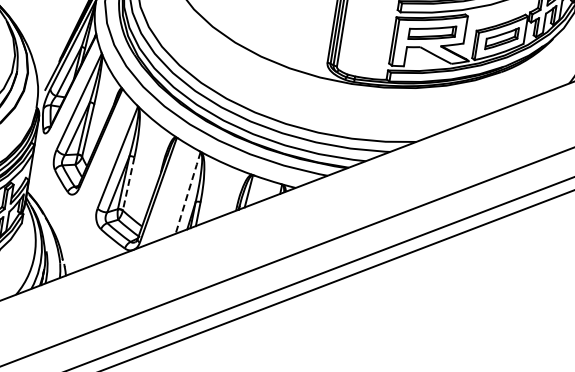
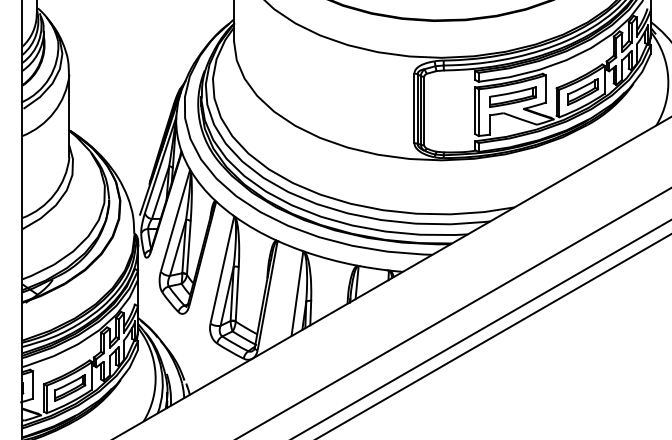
line: (128, 184) -> (237, 294), dashed -> solid
line: (188, 193) -> (297, 294), dashed -> solid

